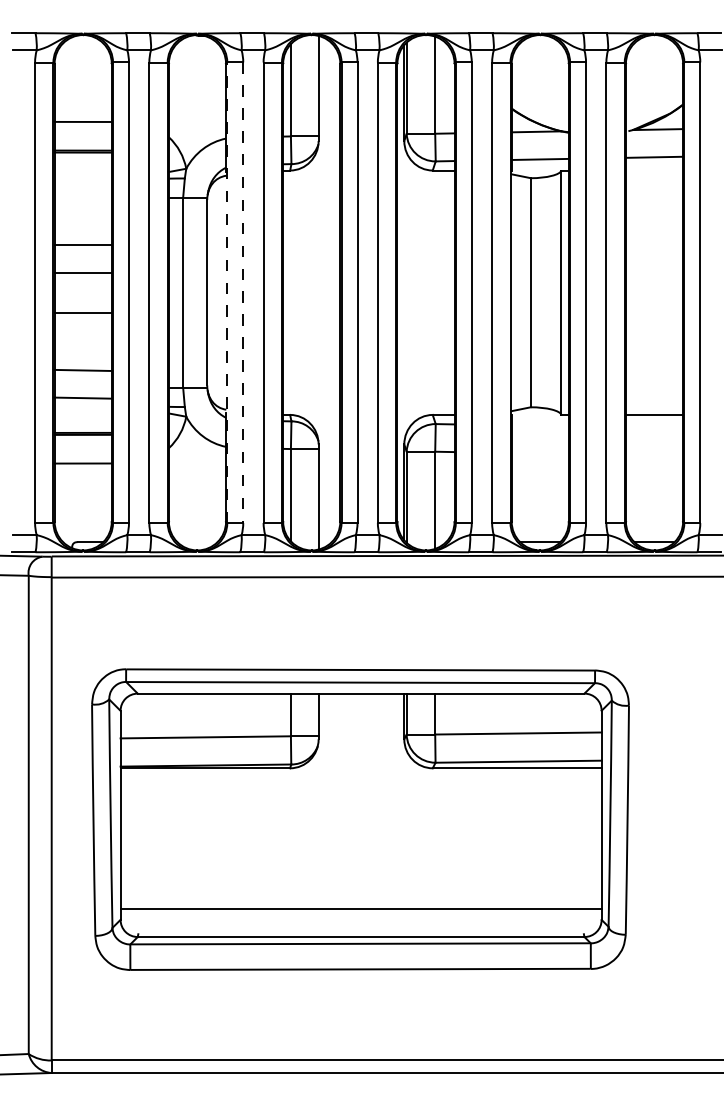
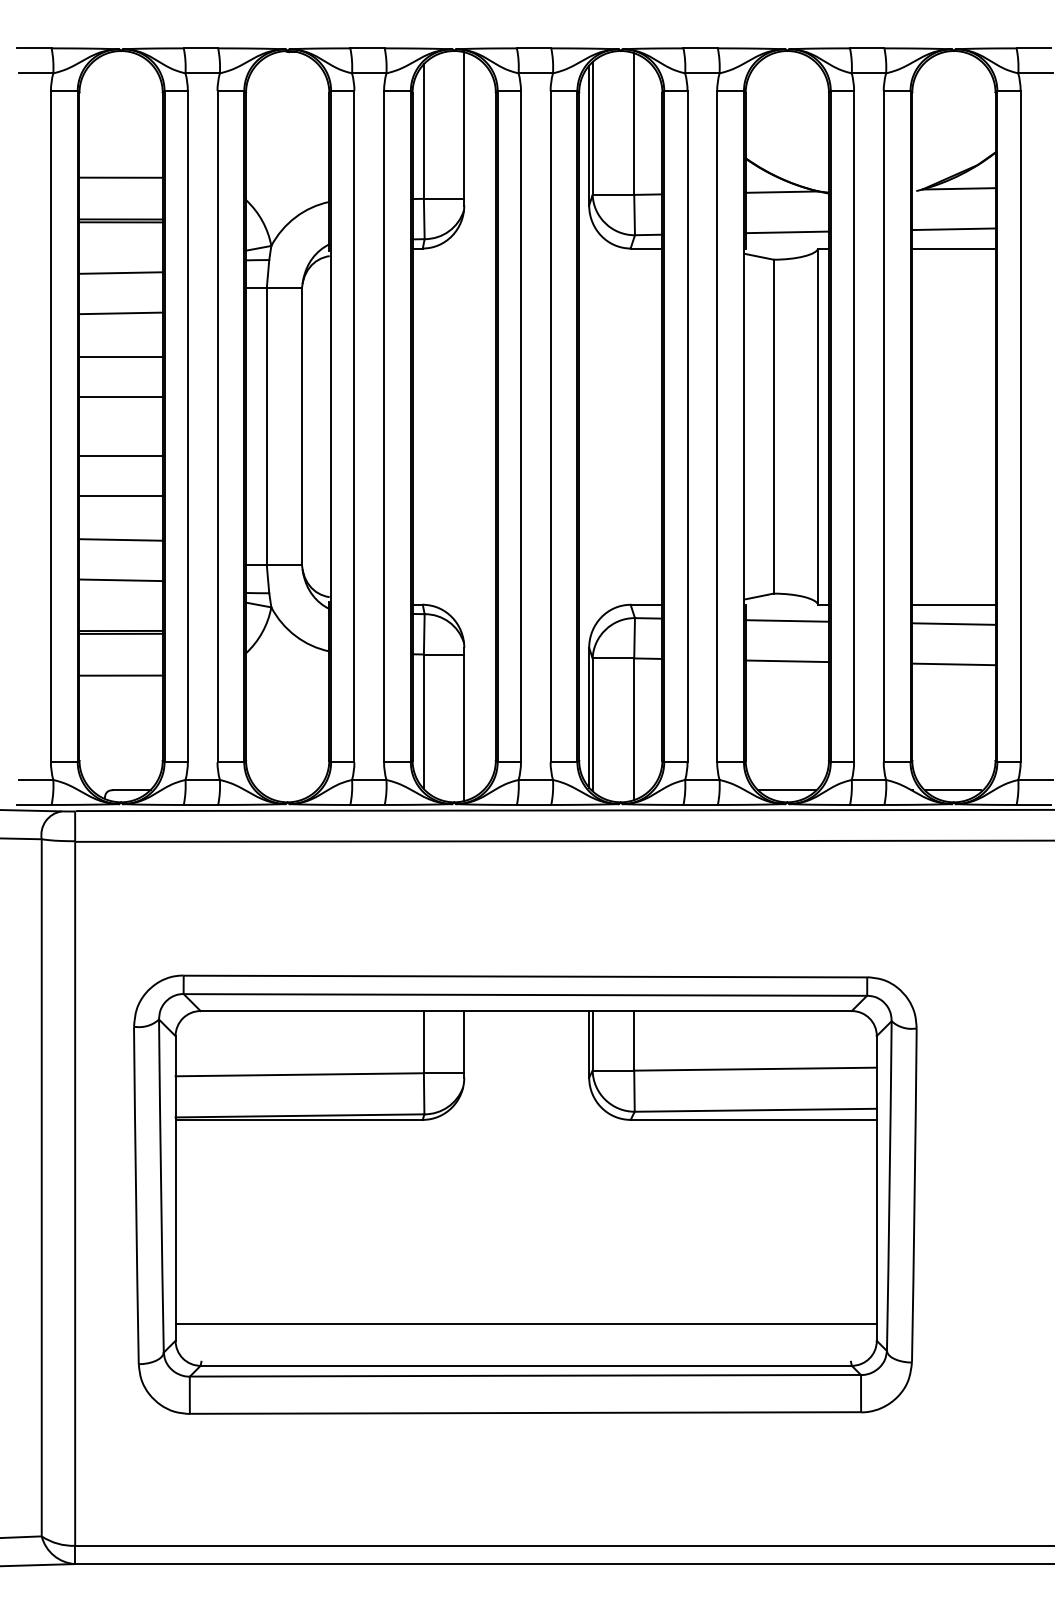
line: (654, 170) -> (953, 248), added
line: (82, 186) -> (120, 271), added
line: (82, 214) -> (120, 312), added
line: (227, 292) -> (331, 426), dashed -> solid
line: (243, 293) -> (354, 427), dashed -> solid
line: (82, 340) -> (120, 496), added
line: (539, 425) -> (786, 620), added
line: (654, 427) -> (953, 623), added
line: (539, 453) -> (786, 661), added
line: (654, 455) -> (953, 663), added

